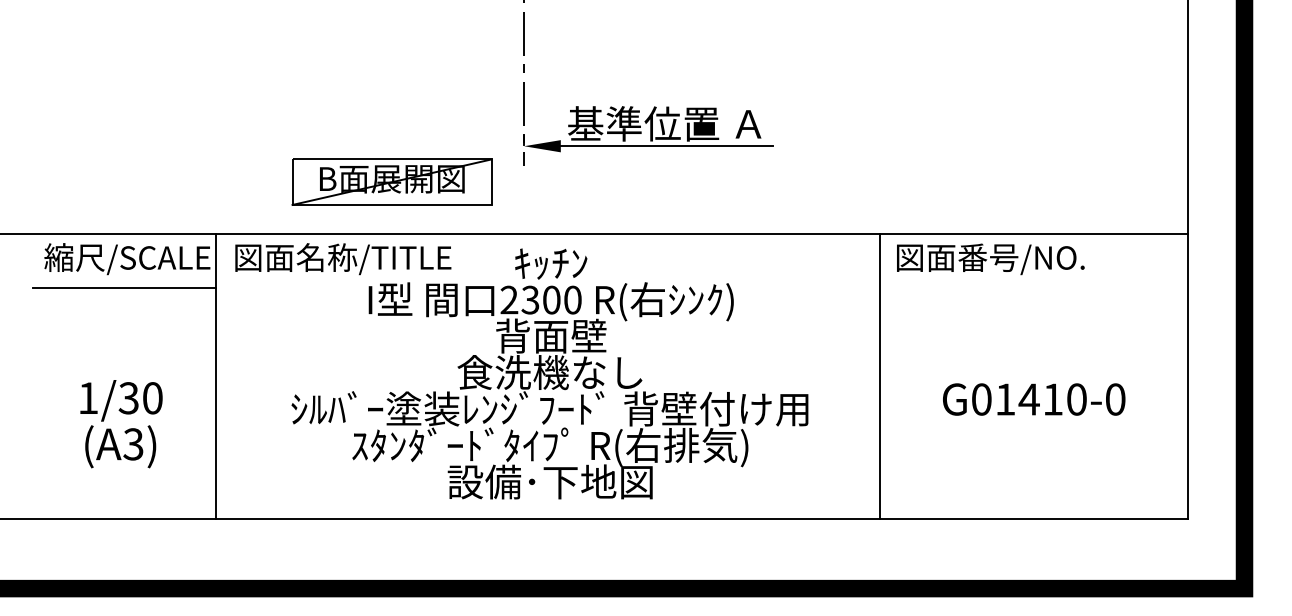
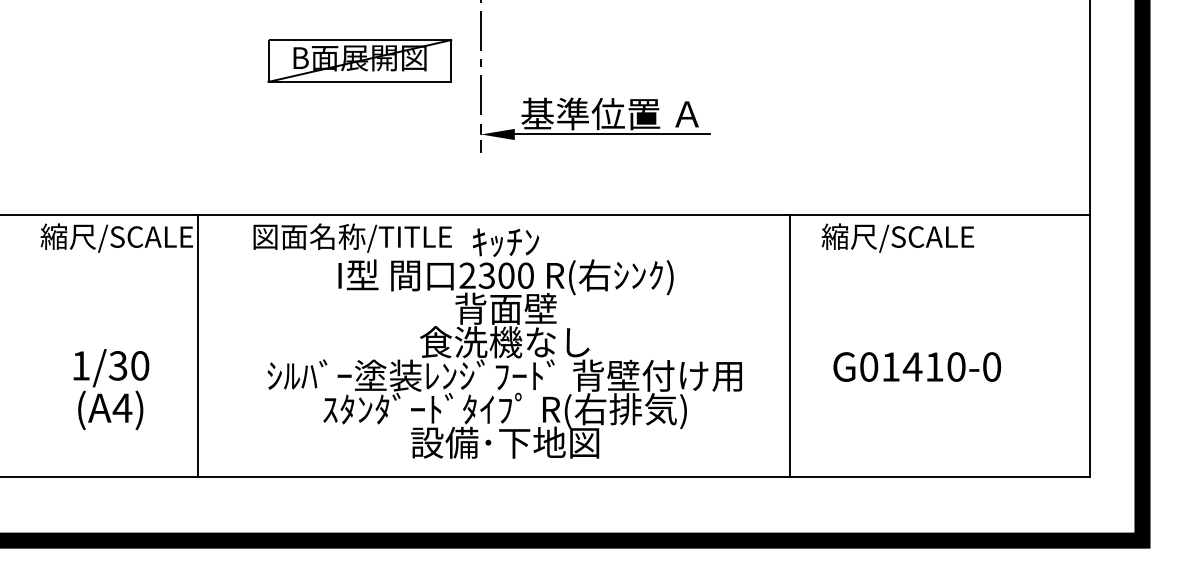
part: (391, 181) -> (359, 60), moved
text: (343, 259) -> (352, 238), moved
text: (989, 259) -> (908, 238), 図面番号/NO. -> 縮尺/SCALE
line: (124, 287) -> (114, 264), removed
line: (880, 376) -> (789, 345), moved
text: (1034, 399) -> (917, 367), moved
text: (133, 444) -> (122, 408), (A3) -> (A4)

